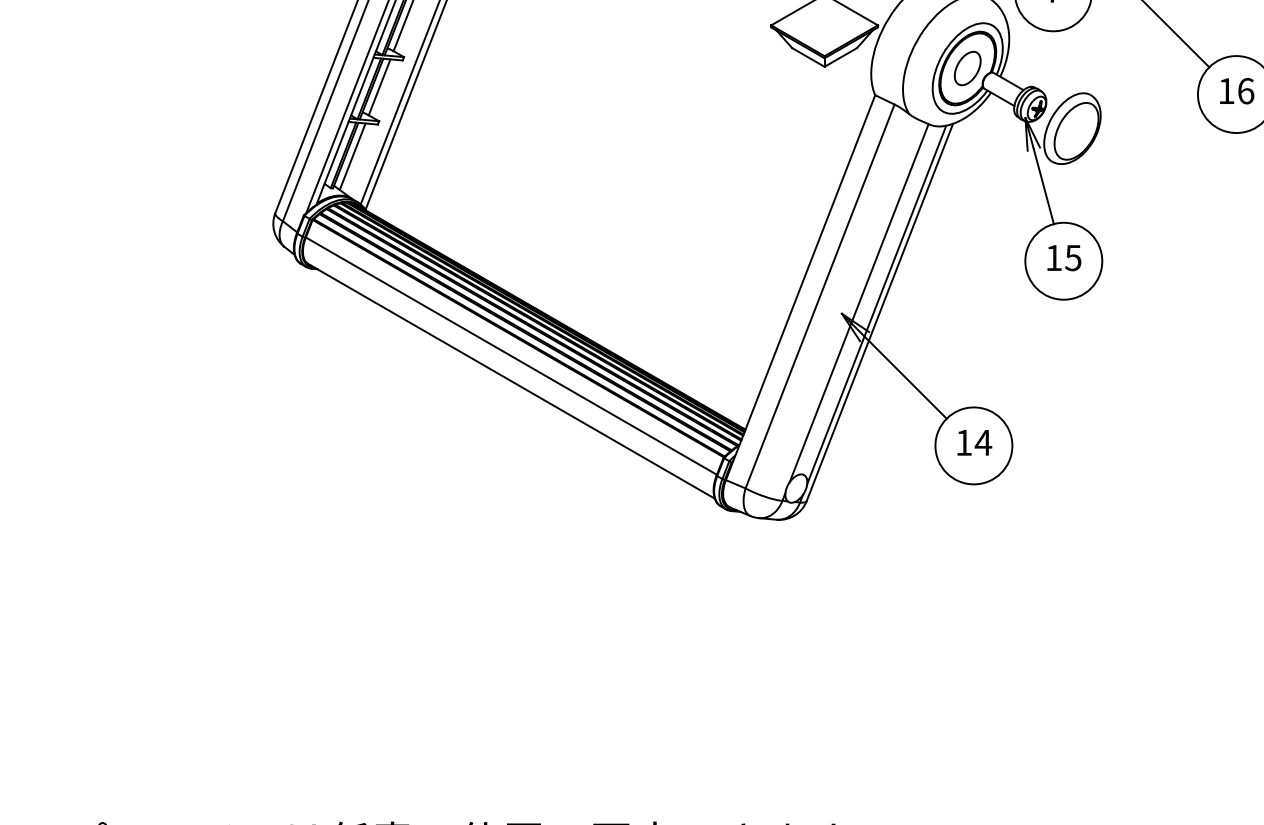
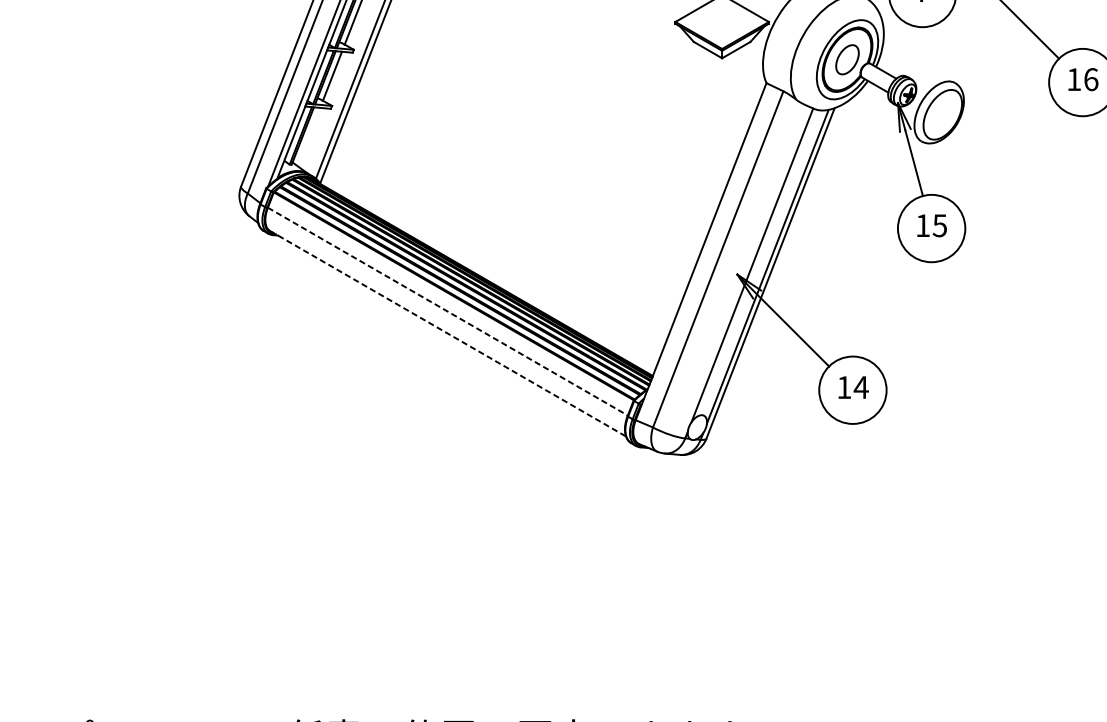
line: (352, 156) -> (308, 136), removed
line: (511, 356) -> (447, 311), solid -> dashed
line: (511, 381) -> (447, 333), solid -> dashed

